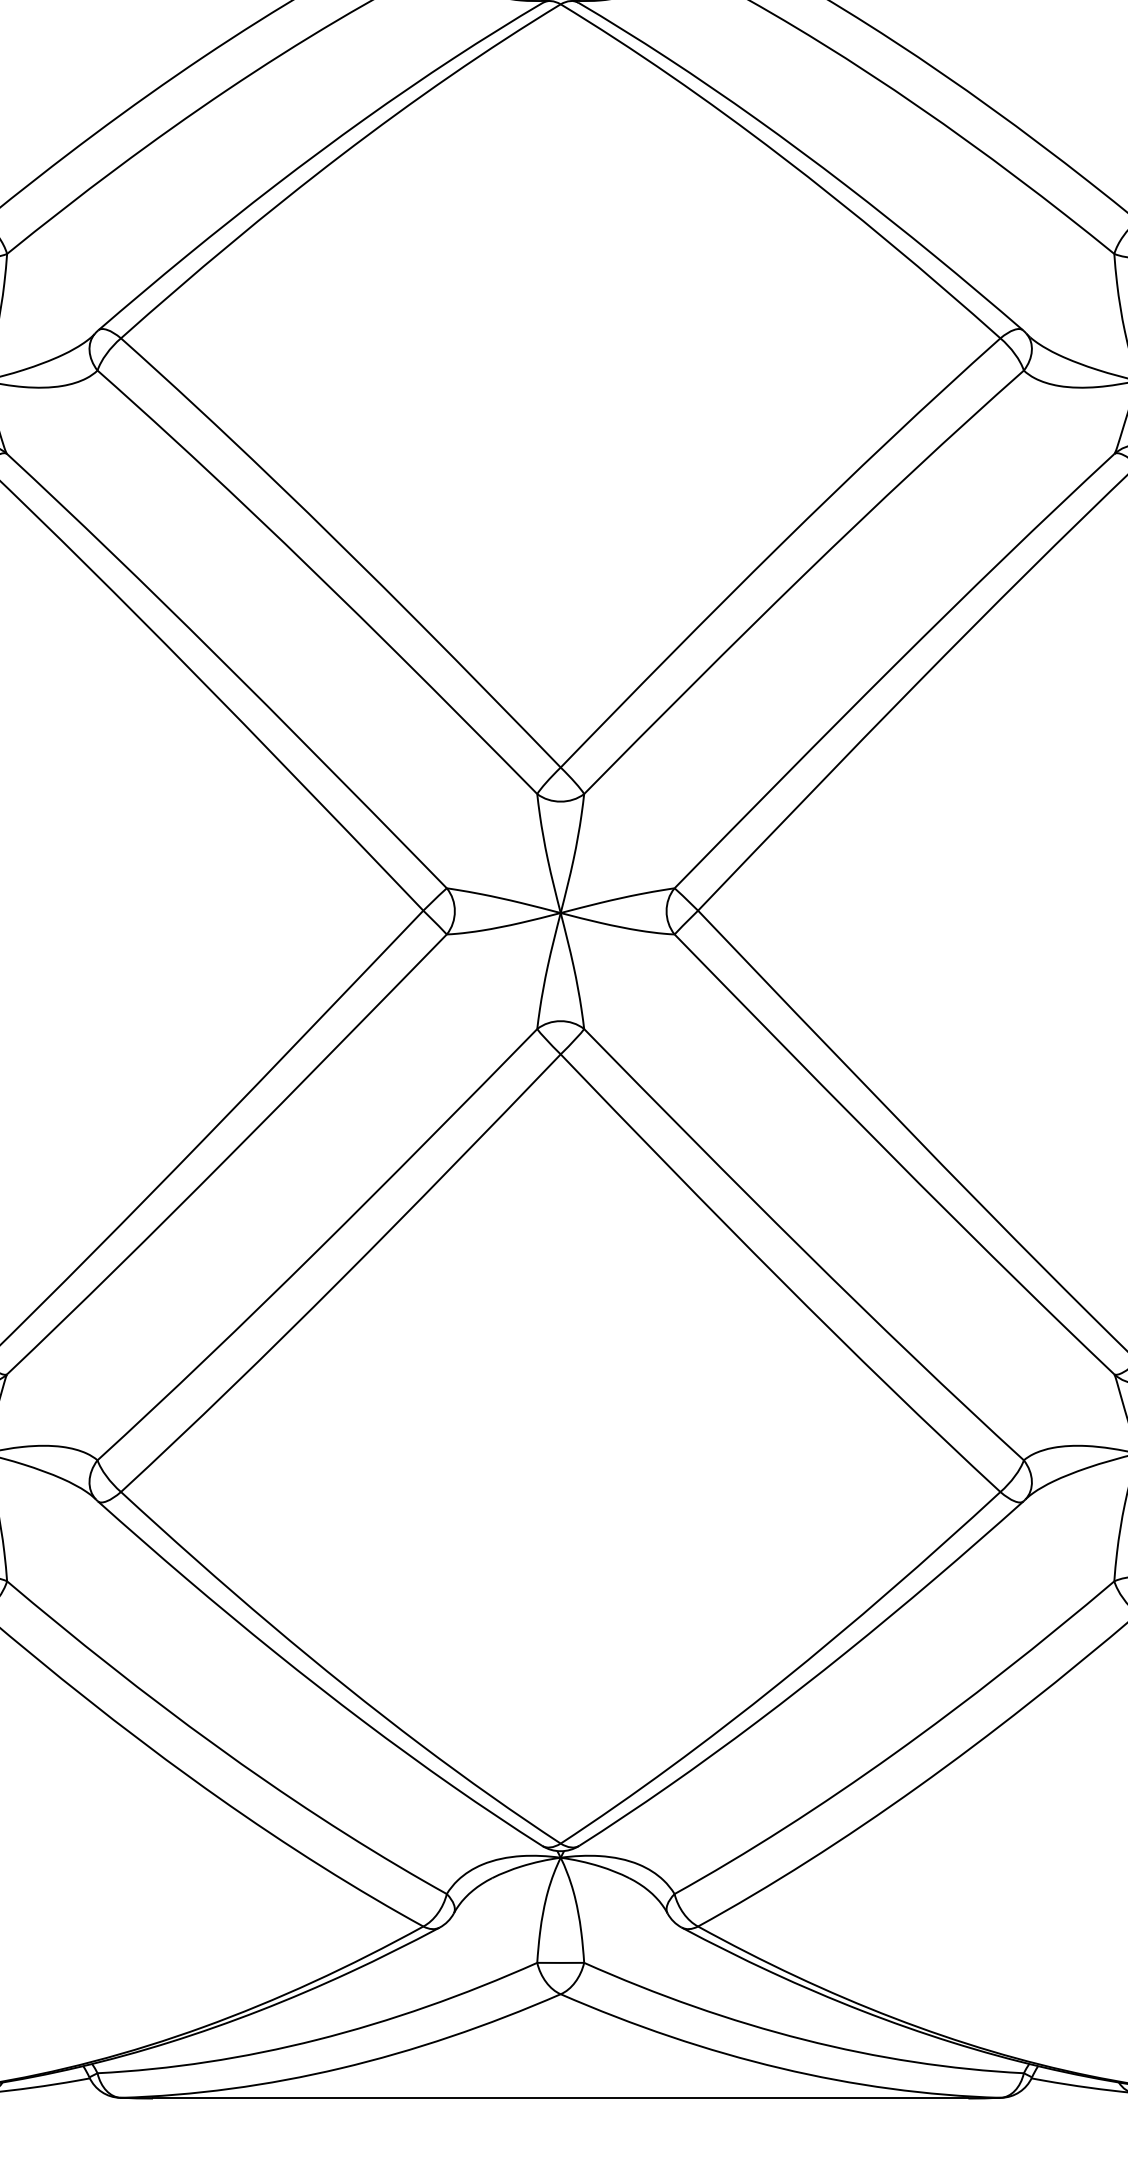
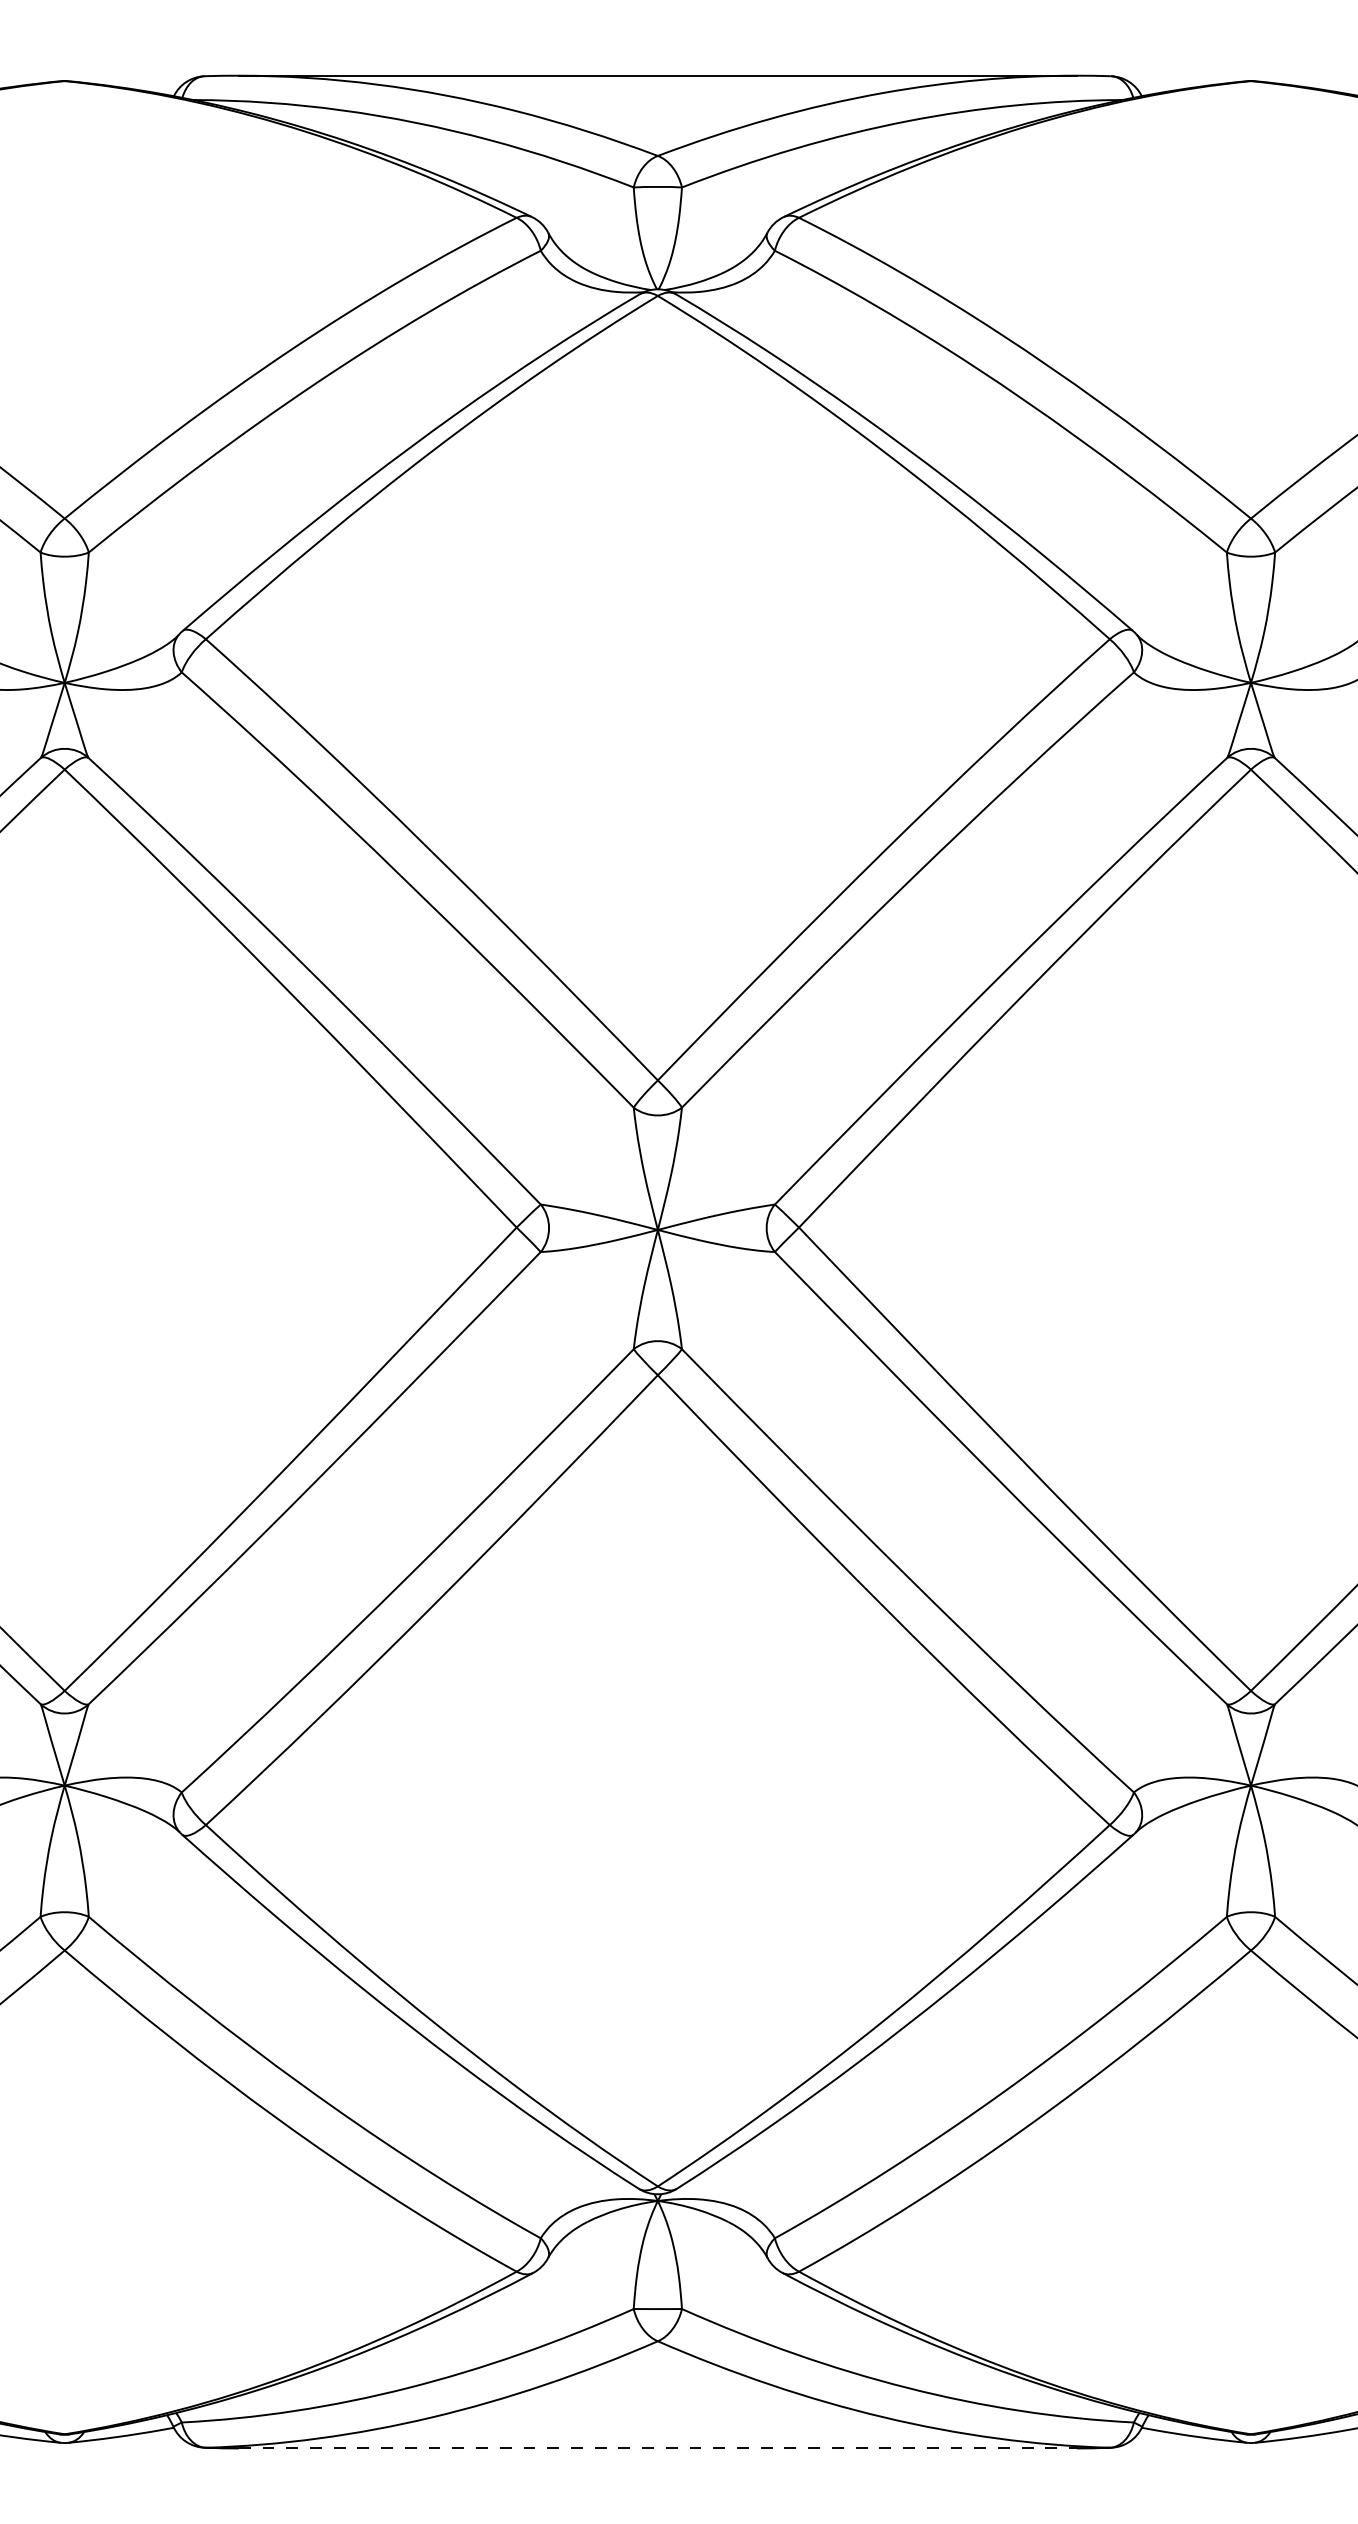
line: (561, 2098) -> (658, 2448), solid -> dashed

